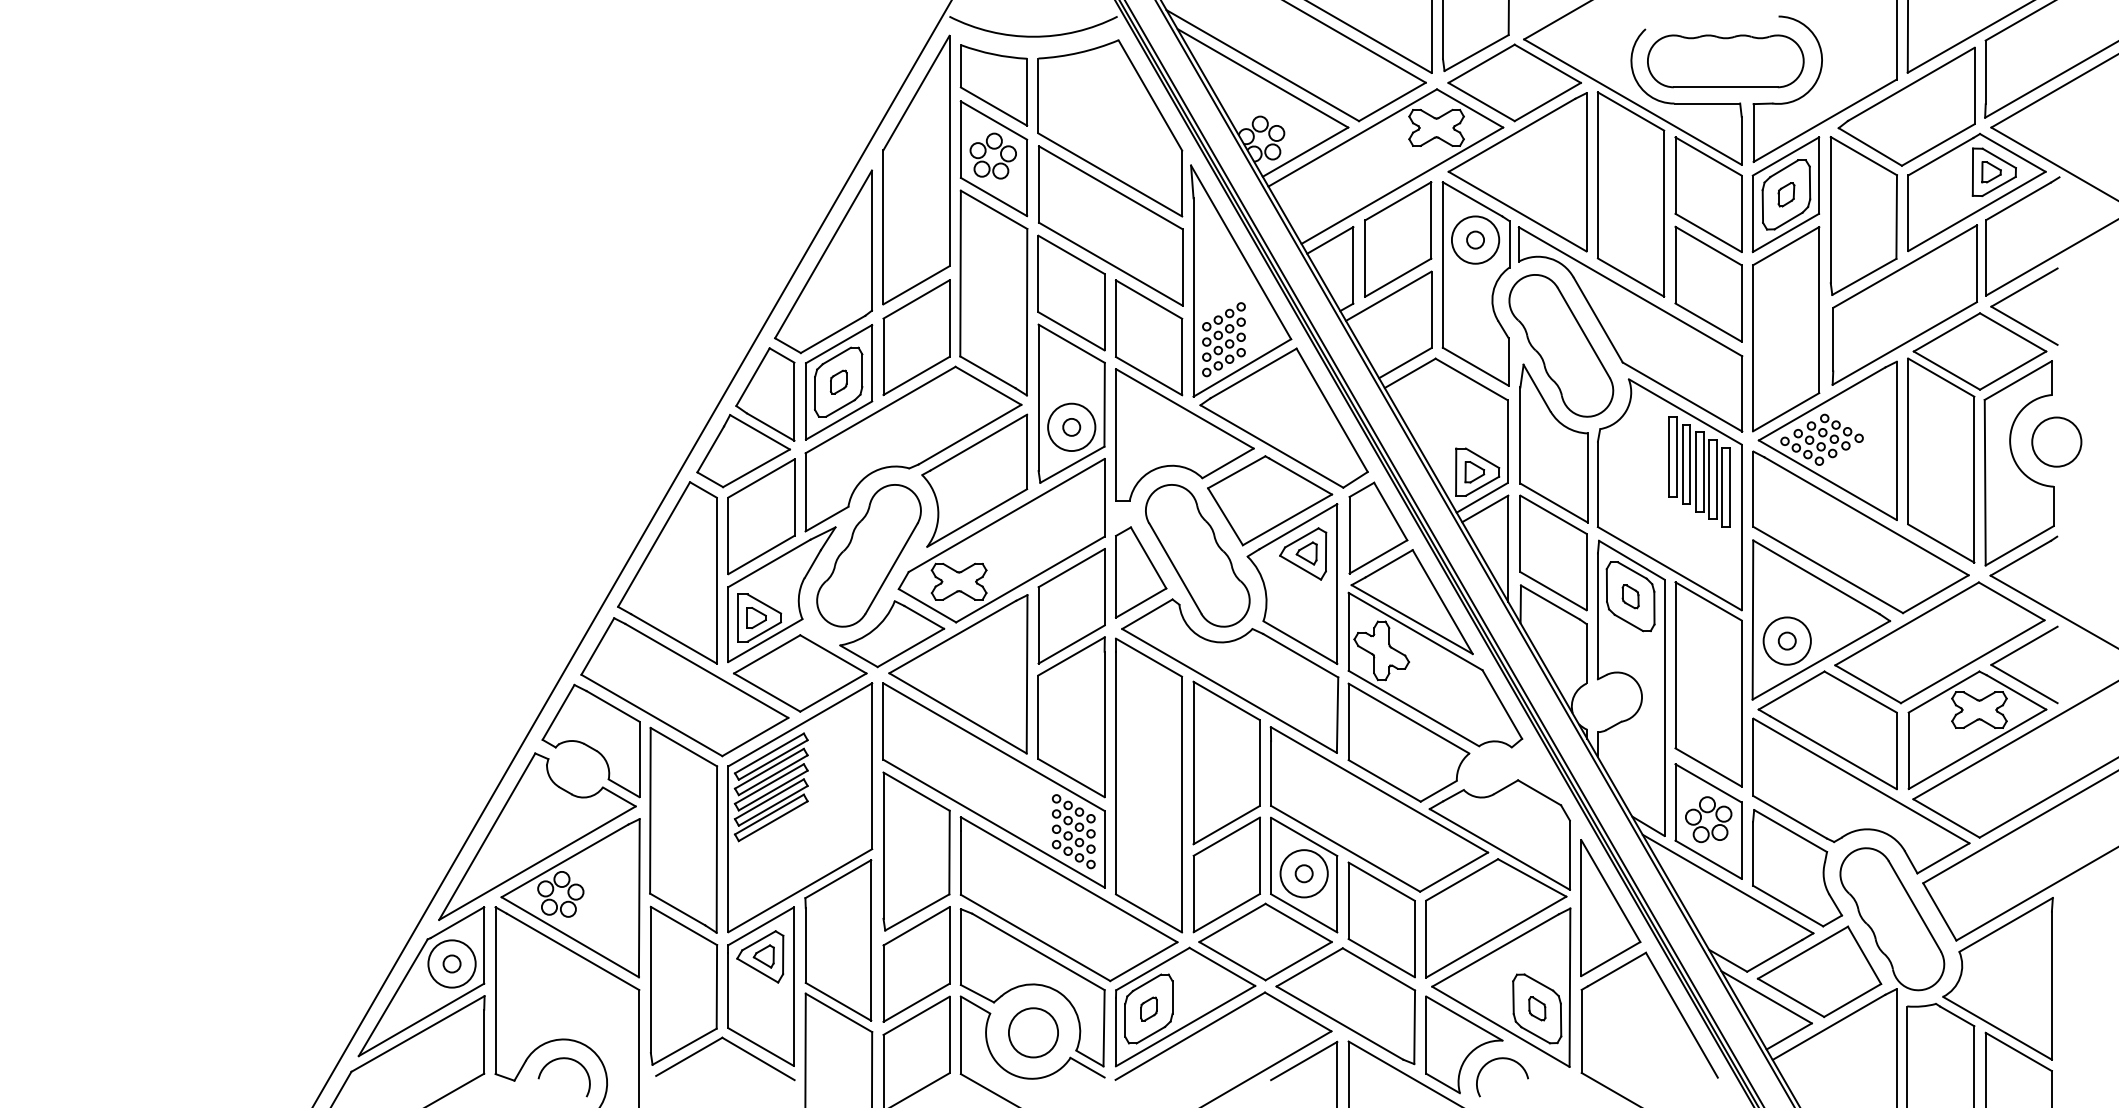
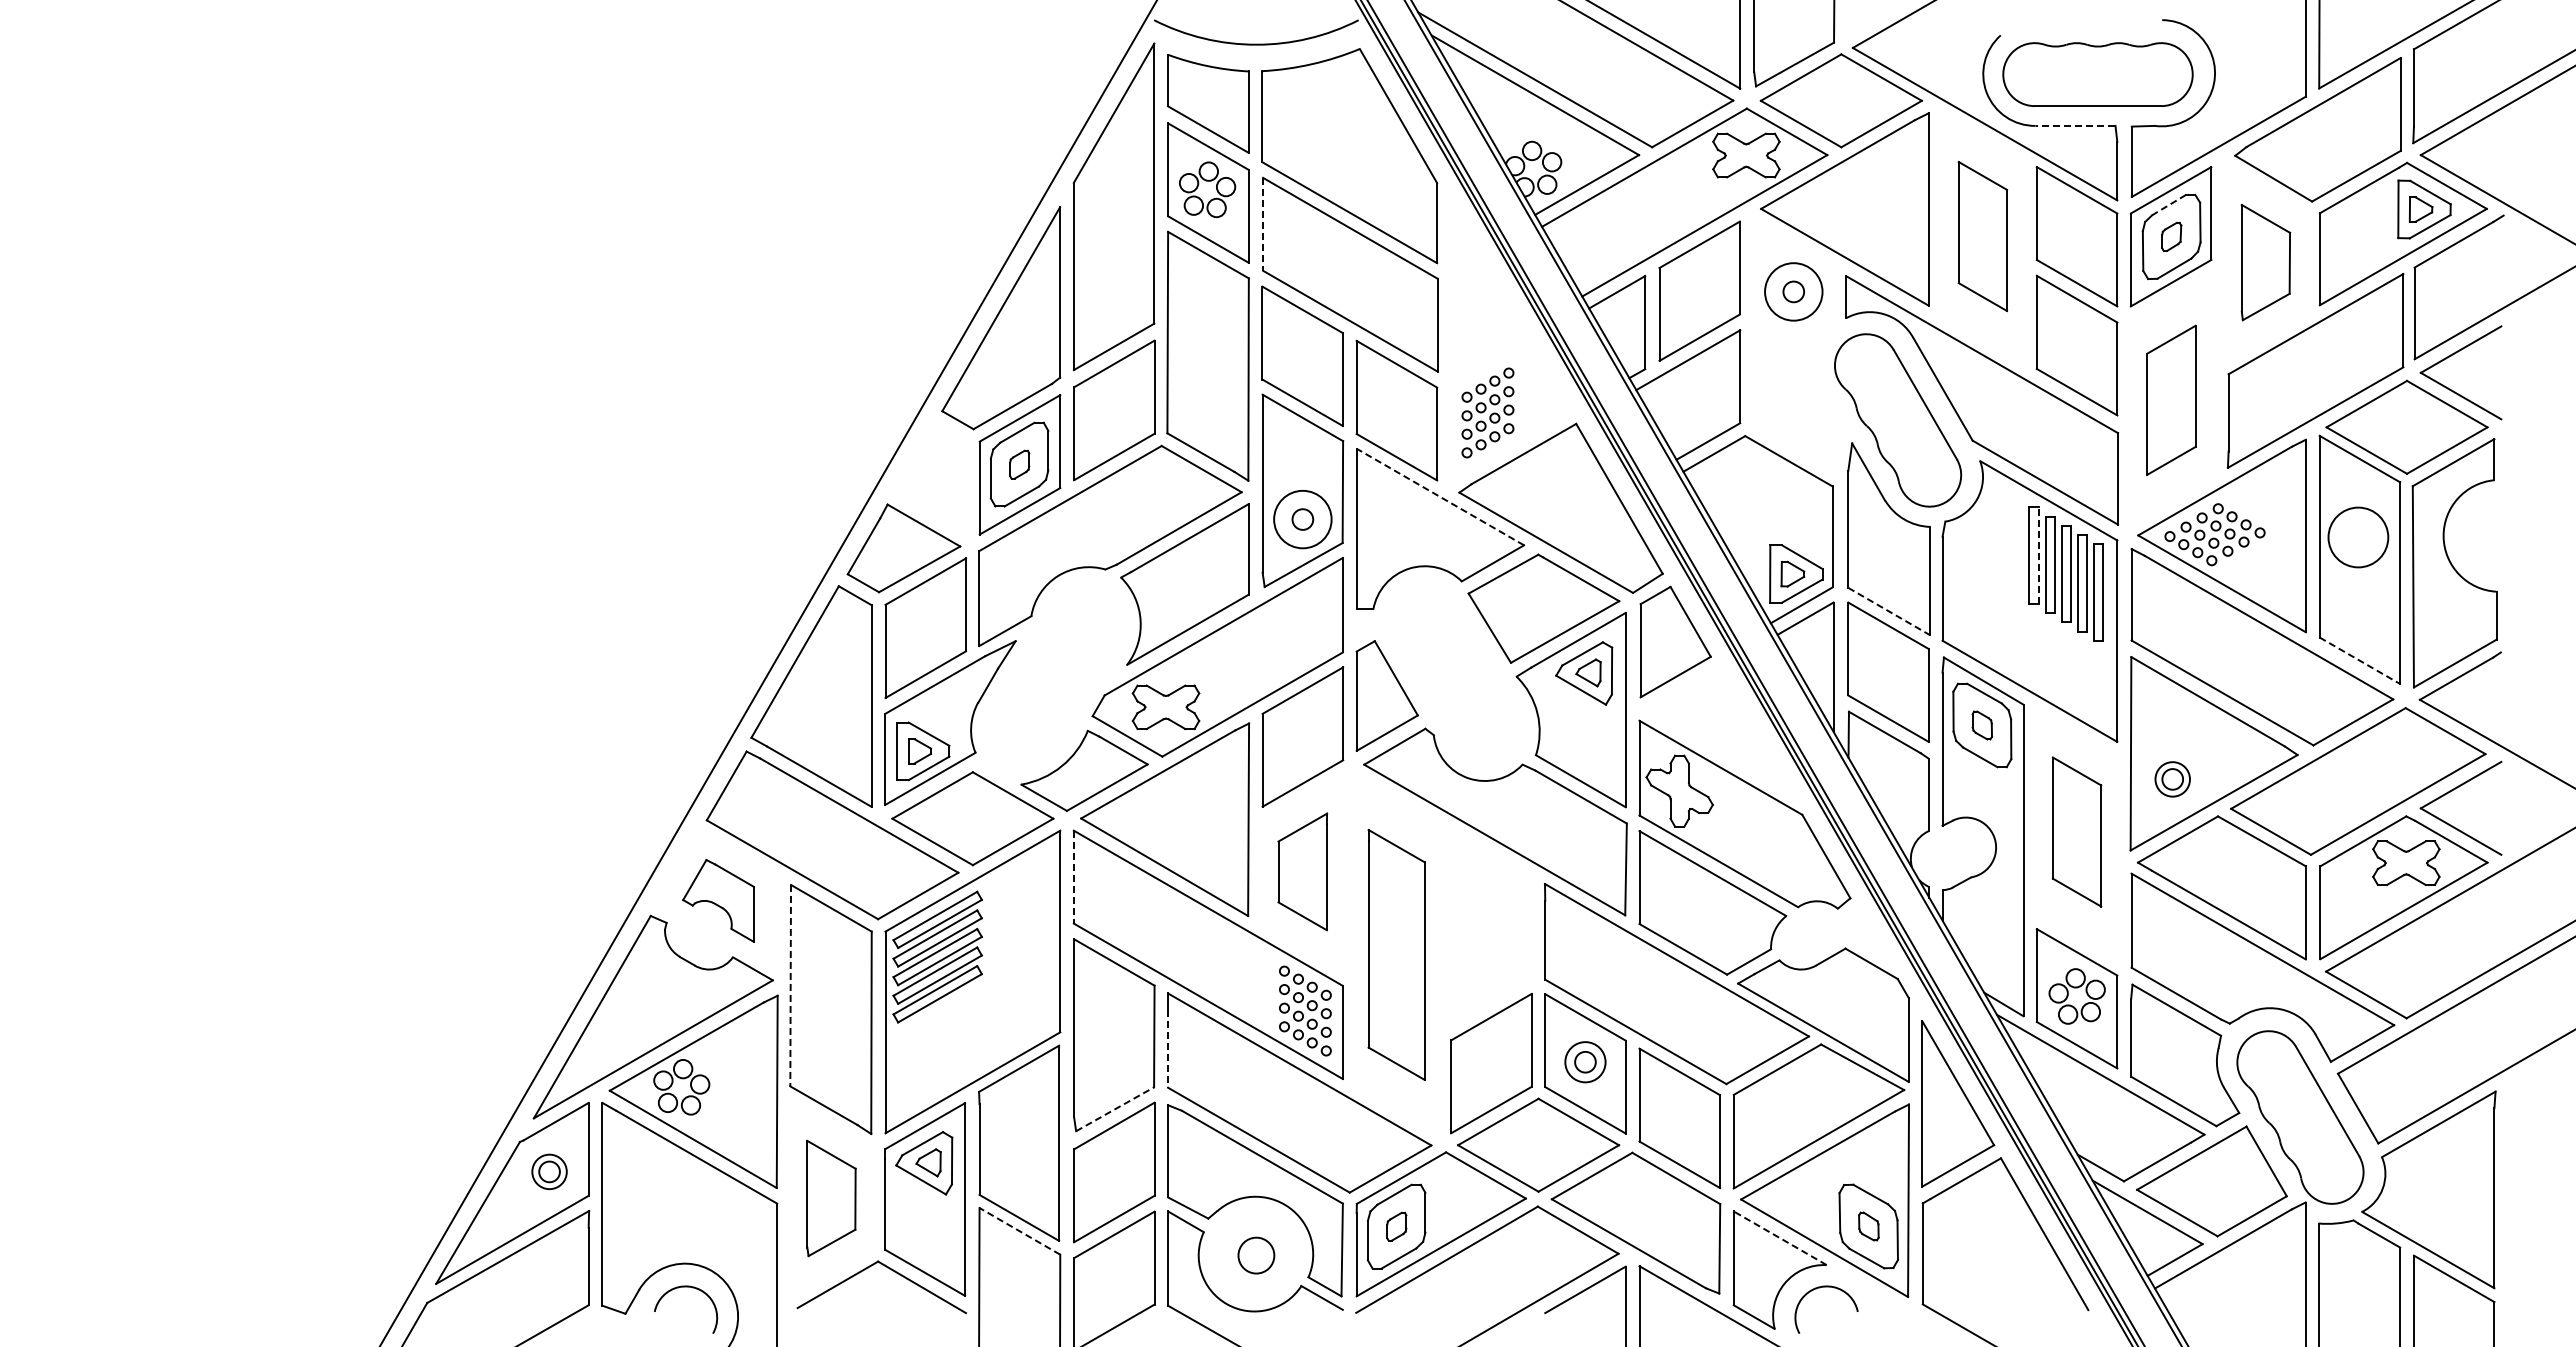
line: (1707, 103) -> (2075, 125), solid -> dashed
line: (1784, 169) -> (2169, 205), solid -> dashed
line: (1039, 184) -> (1263, 224), solid -> dashed
part: (1630, 194) -> (1982, 236), size x0.6
part: (1863, 215) -> (2265, 262), size x0.6
part: (1240, 280) -> (1508, 341), removed
part: (1476, 283) -> (1794, 344), removed
part: (1786, 329) -> (2171, 400), size x0.6
part: (765, 394) -> (930, 479), removed
line: (1184, 409) -> (1440, 497), solid -> dashed
circle: (2056, 442) -> (2358, 537), moved
line: (1676, 456) -> (2038, 554), solid -> dashed
line: (1554, 502) -> (1889, 611), solid -> dashed
line: (1941, 544) -> (2360, 661), solid -> dashed
part: (869, 555) -> (1056, 675), removed
part: (1198, 555) -> (1456, 675), removed
part: (1411, 601) -> (1716, 731), removed
circle: (1787, 641) -> (2172, 779), size x0.6
part: (1708, 683) -> (2076, 831), size x0.6
part: (1071, 716) -> (1302, 871), size x0.6
line: (883, 721) -> (1073, 877), solid -> dashed
part: (591, 740) -> (718, 900), size x0.6
part: (1226, 762) -> (1491, 927), removed
part: (1148, 785) -> (1396, 954), size x0.7
line: (650, 810) -> (790, 985), solid -> dashed
line: (961, 862) -> (1168, 1048), solid -> dashed
circle: (1304, 873) -> (1585, 1061), size x0.7
line: (917, 912) -> (1115, 1109), solid -> dashed
circle: (452, 963) -> (549, 1171), size x0.6
part: (683, 985) -> (831, 1198), size x0.6
line: (838, 1013) -> (1019, 1231), solid -> dashed
line: (1464, 1018) -> (1780, 1238), solid -> dashed
circle: (1033, 1032) -> (1256, 1255), size x0.6

